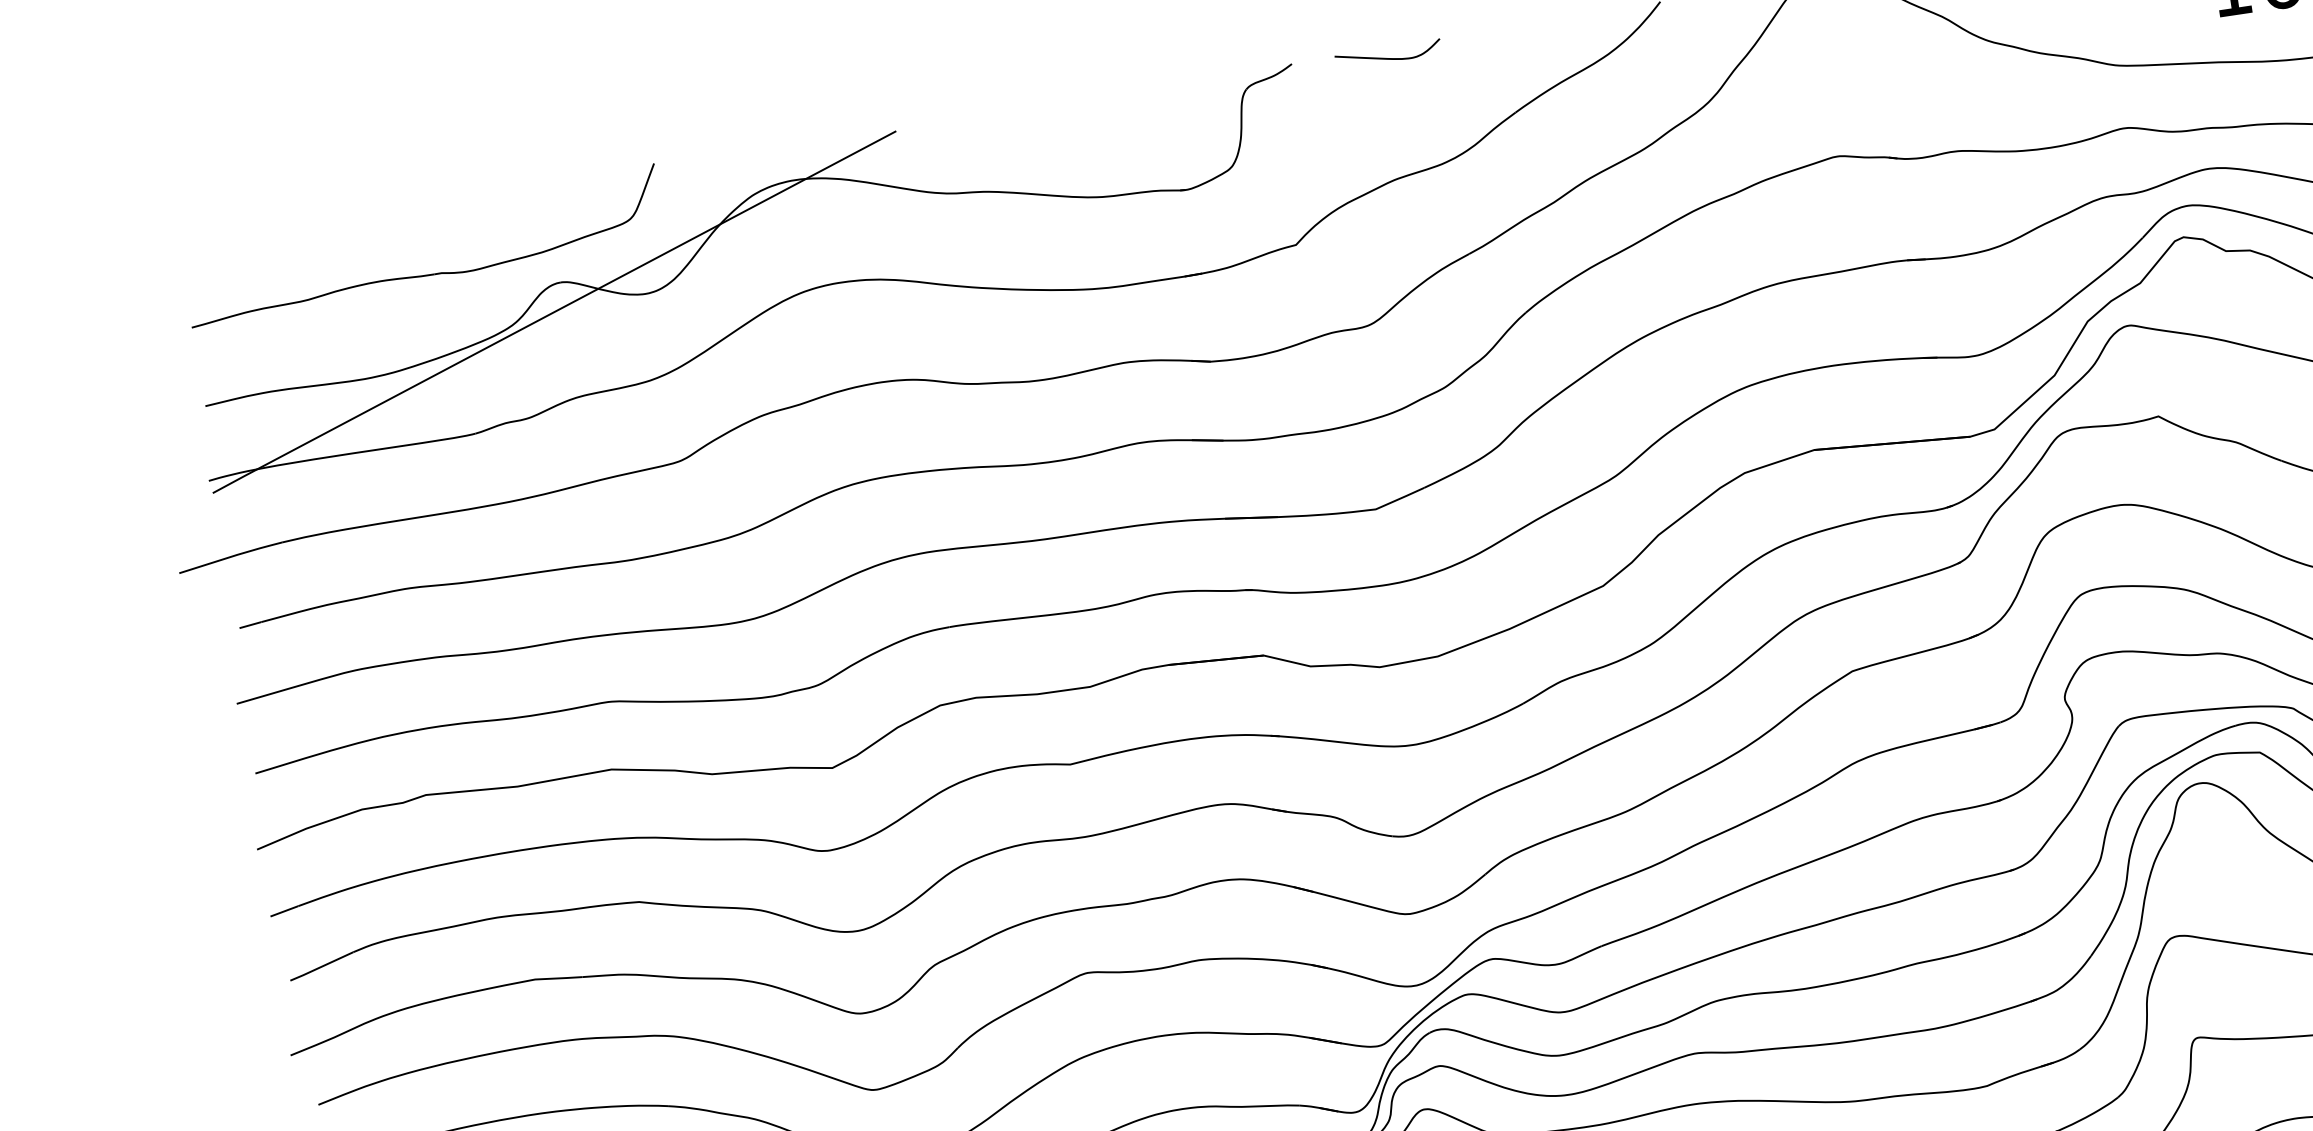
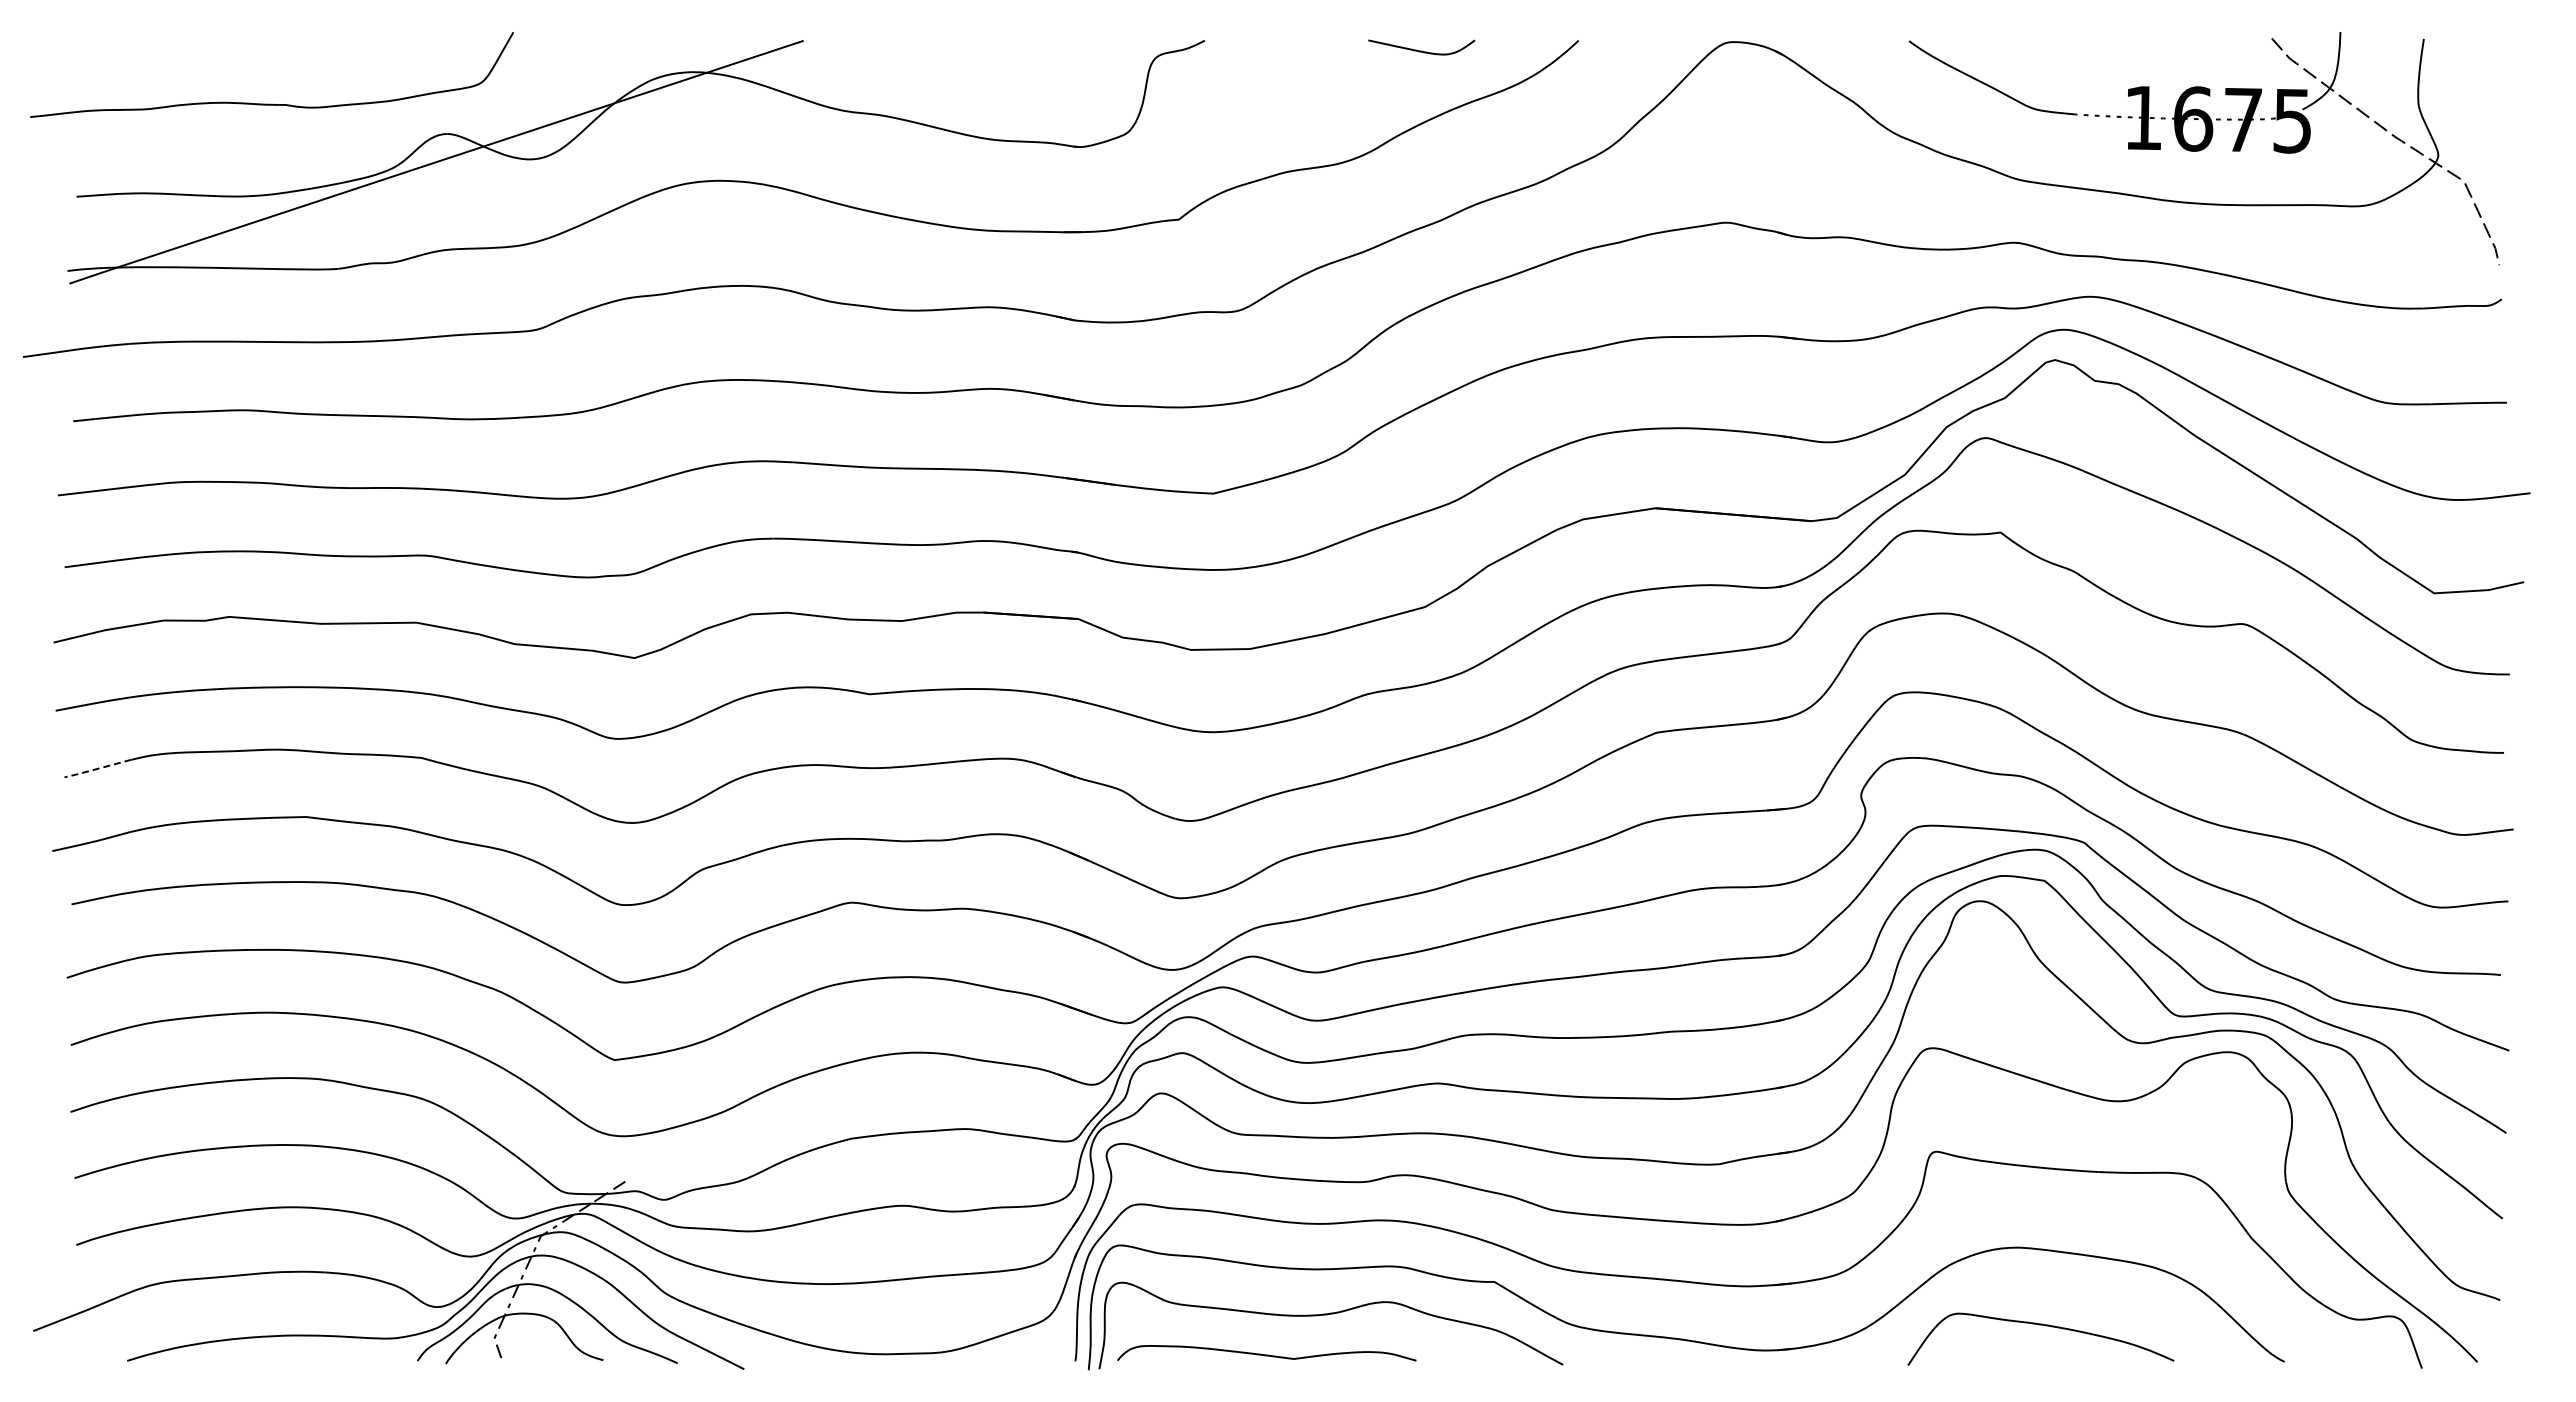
curve: (1388, 57) -> (1421, 50), moved
part: (427, 274) -> (271, 103), moved
line: (320, 967) -> (96, 769), solid -> dashed

